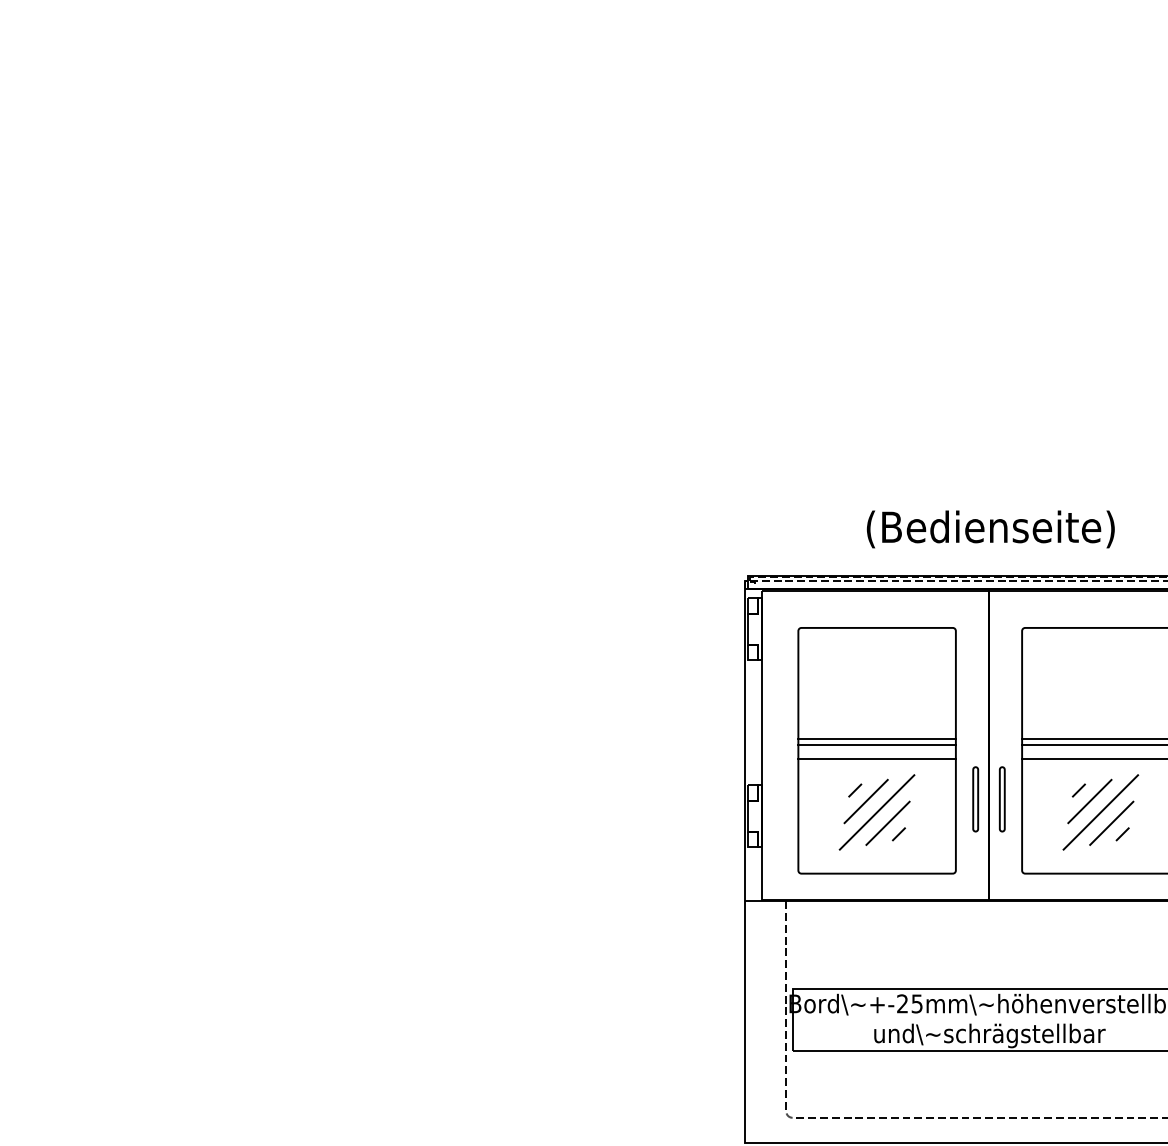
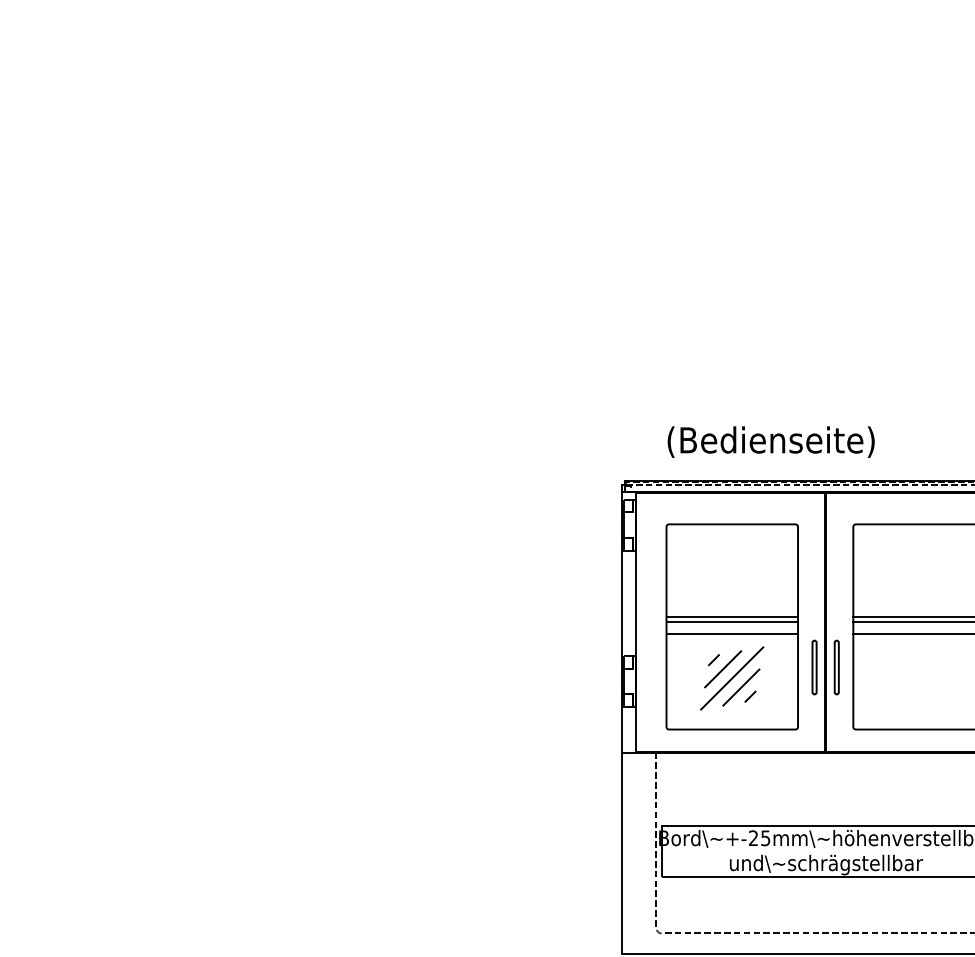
text: (989, 528) -> (770, 441), moved
part: (1100, 812) -> (918, 678), removed

